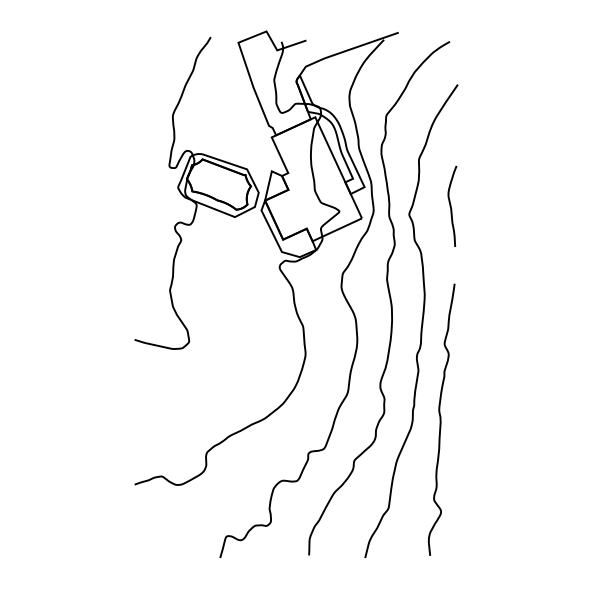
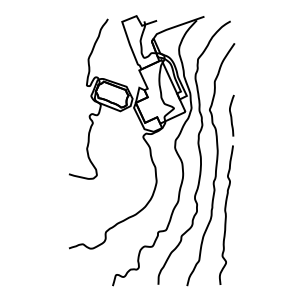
curve: (451, 205) -> (231, 115), moved

